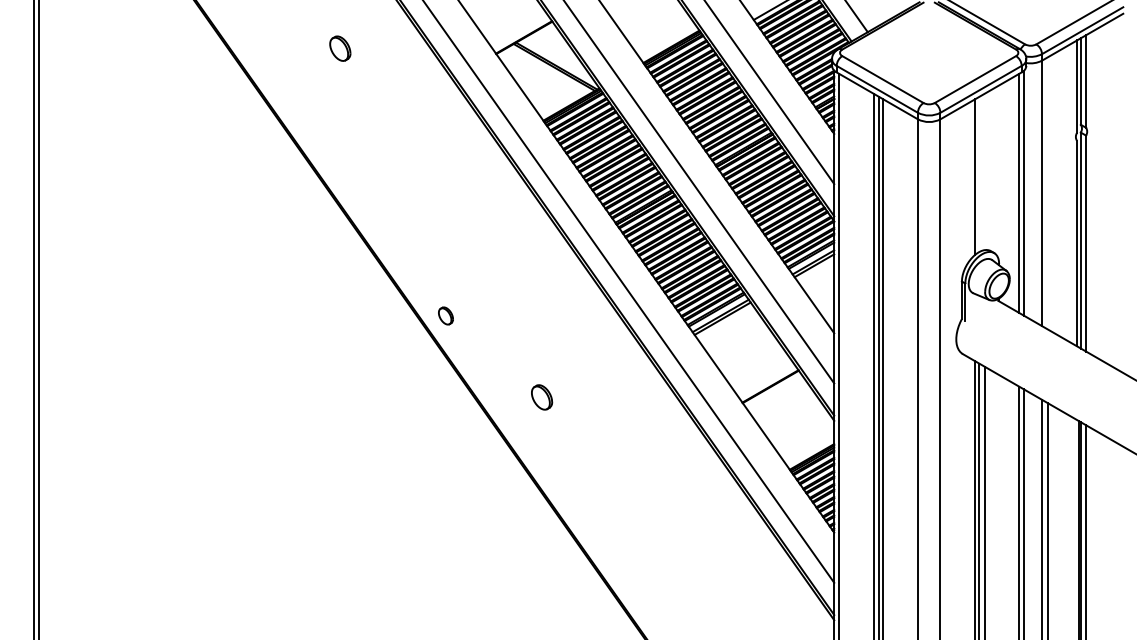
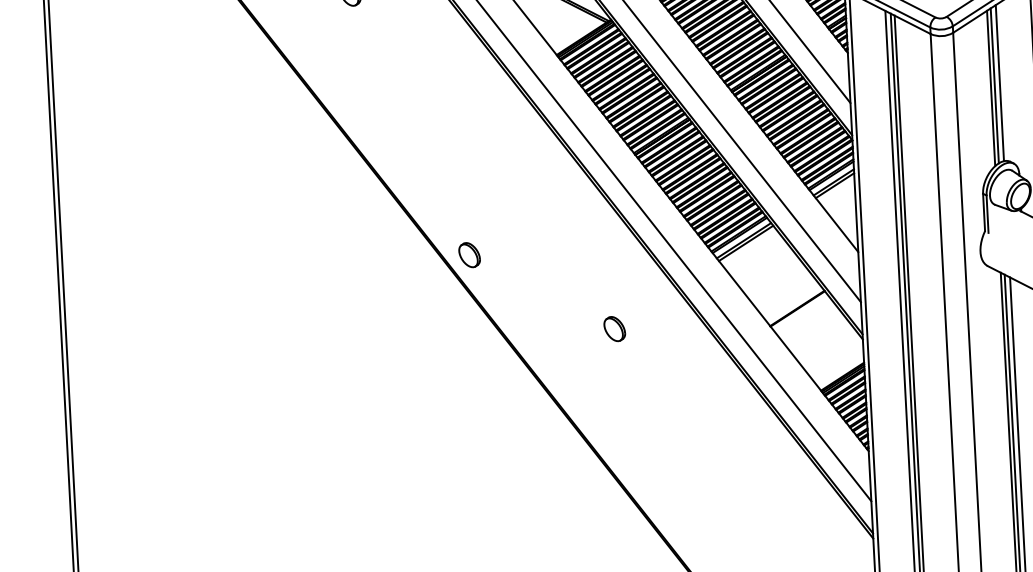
line: (984, 171) -> (999, 82), added
line: (979, 174) -> (995, 85), added
part: (445, 315) -> (469, 254), size x1.43
part: (542, 397) -> (615, 329), moved

